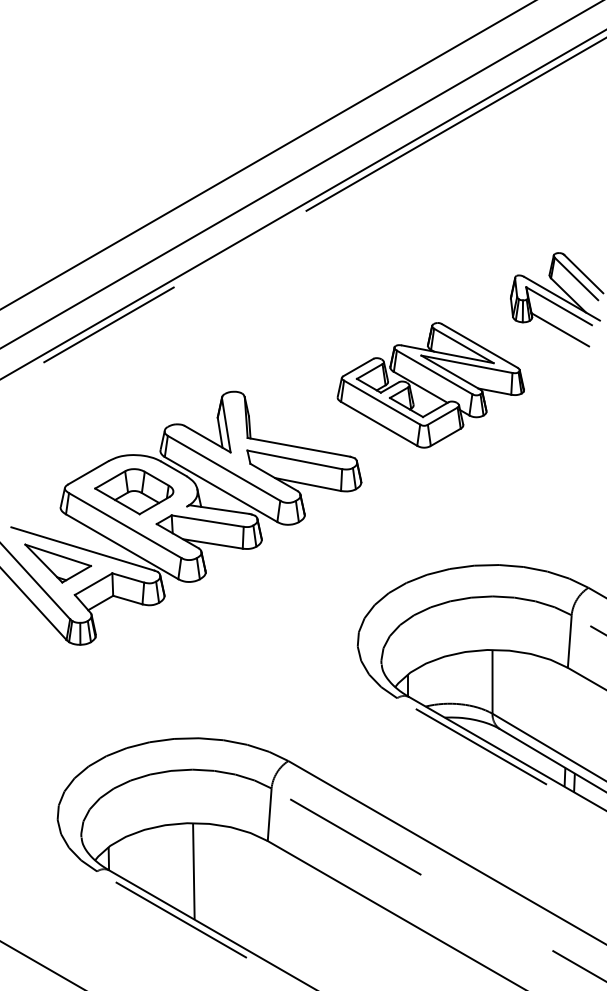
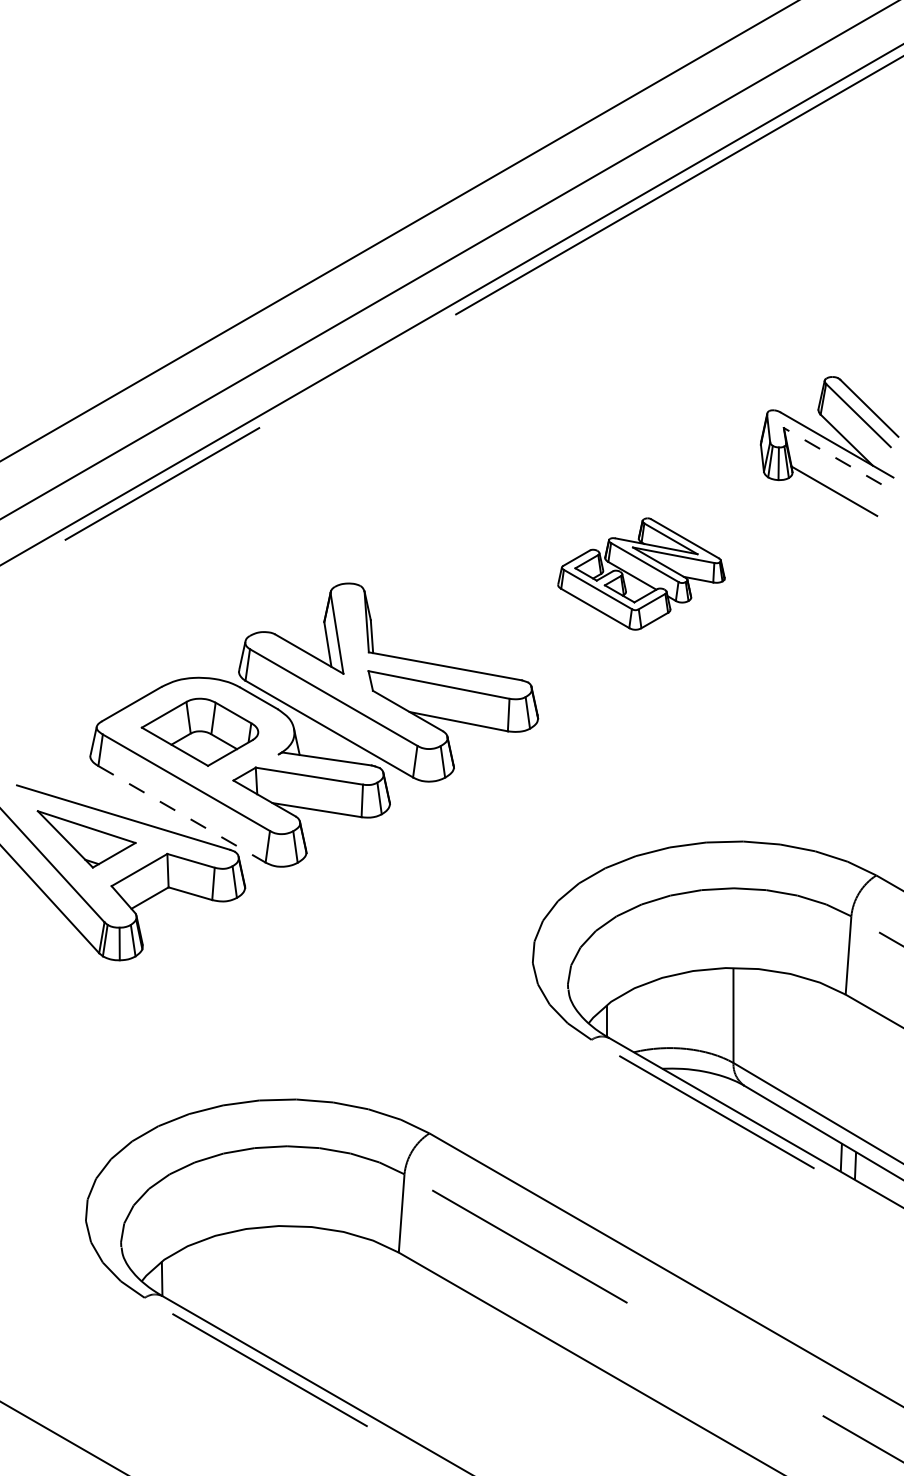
line: (559, 306) -> (833, 456), solid -> dashed
part: (430, 385) -> (641, 574), size x0.6
line: (122, 546) -> (182, 813), solid -> dashed
line: (193, 871) -> (288, 1297), removed

